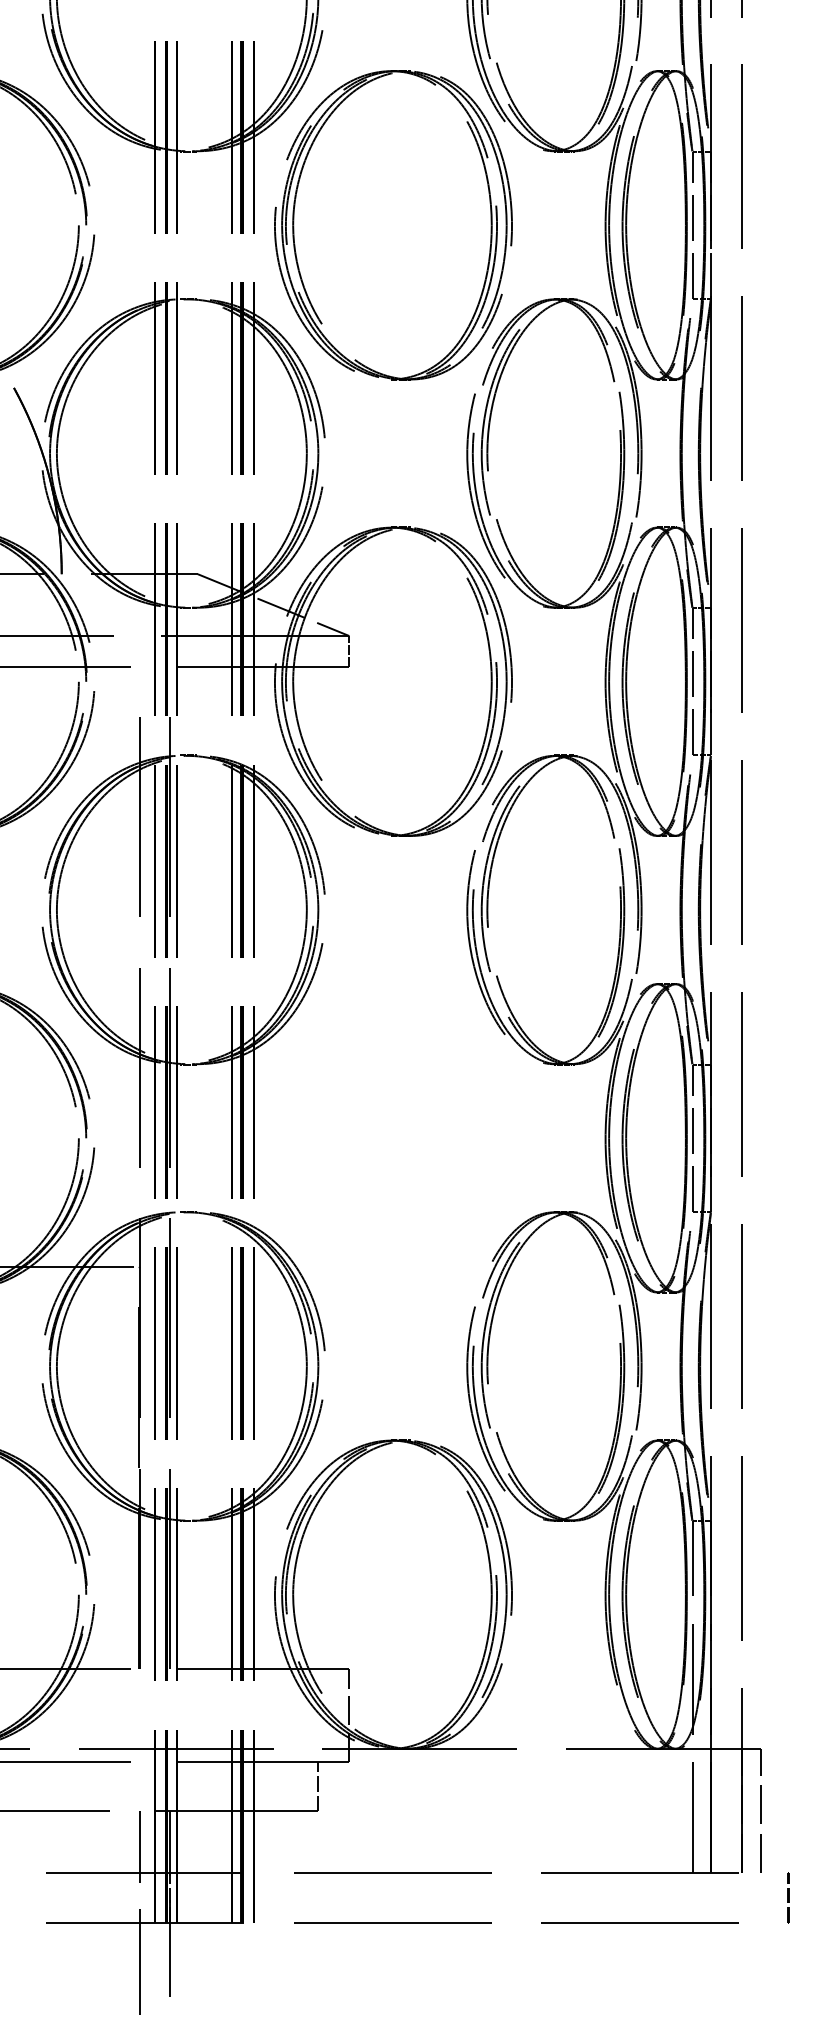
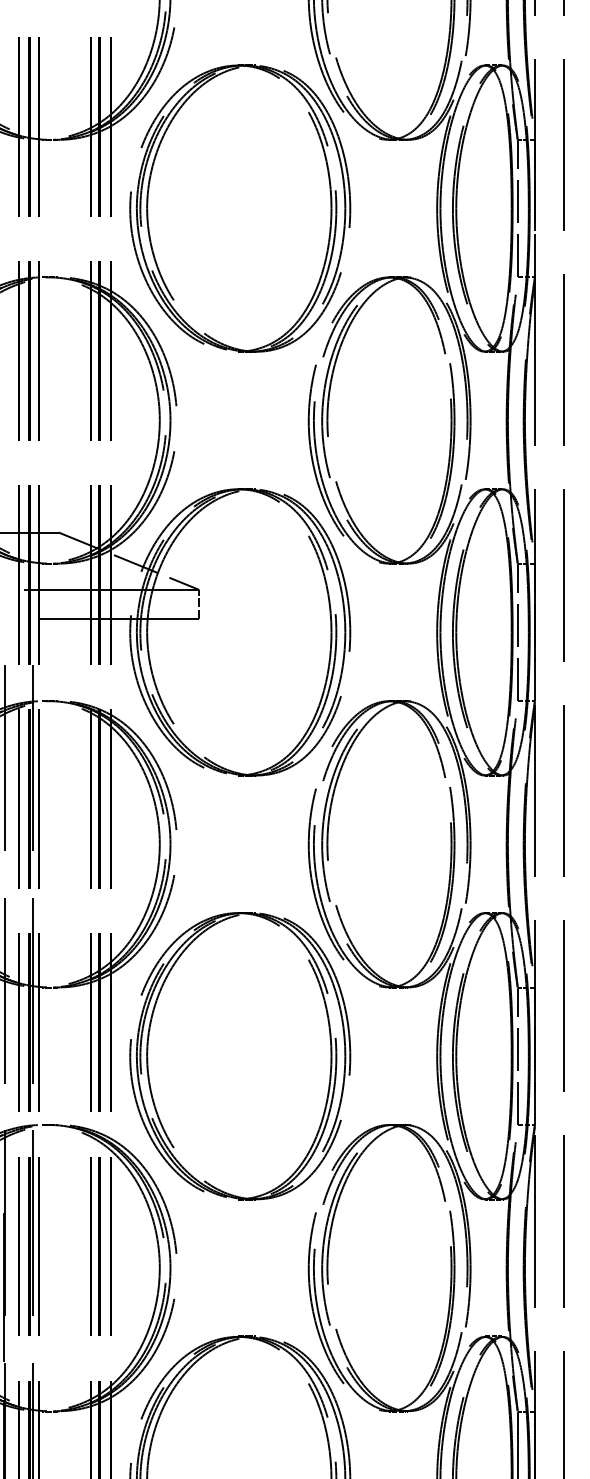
part: (490, 1138) -> (330, 1056), added

